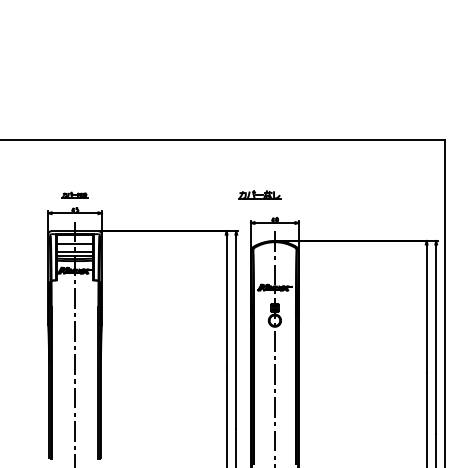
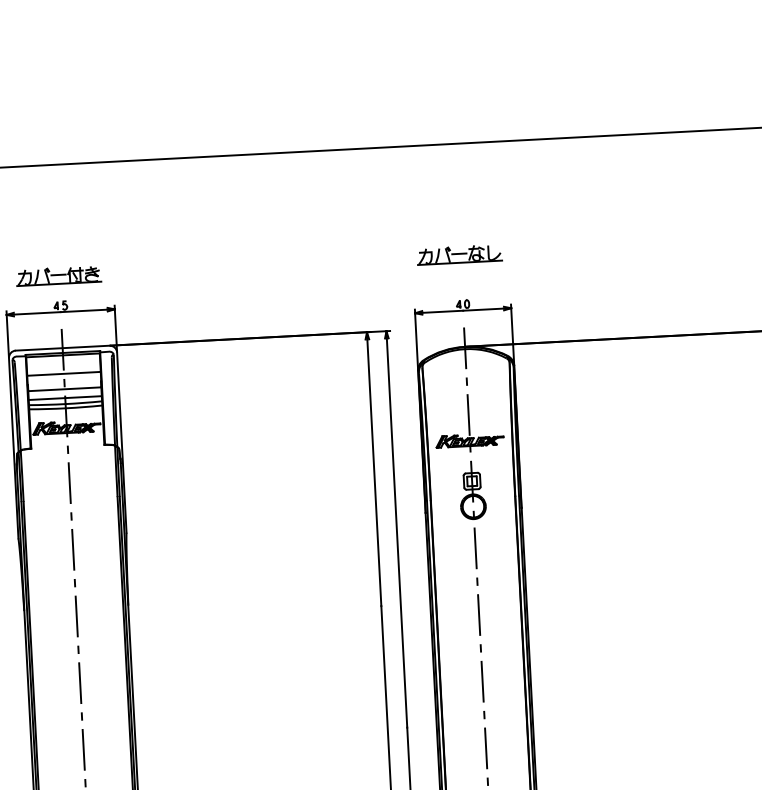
part: (74, 194) -> (57, 274), size x1.67
part: (259, 194) -> (459, 253), moved

